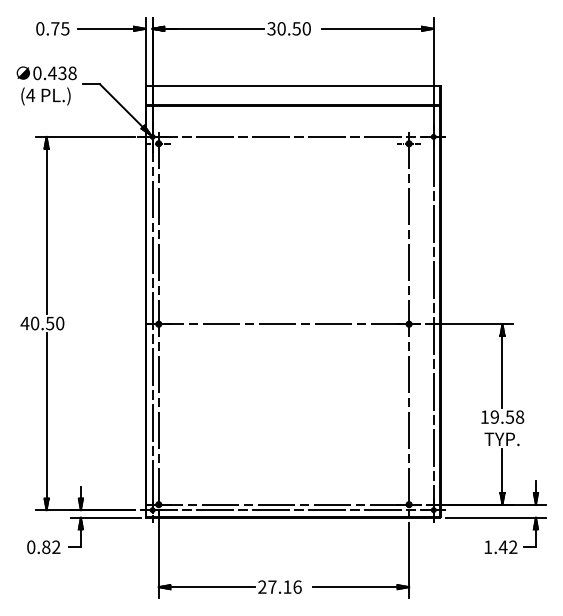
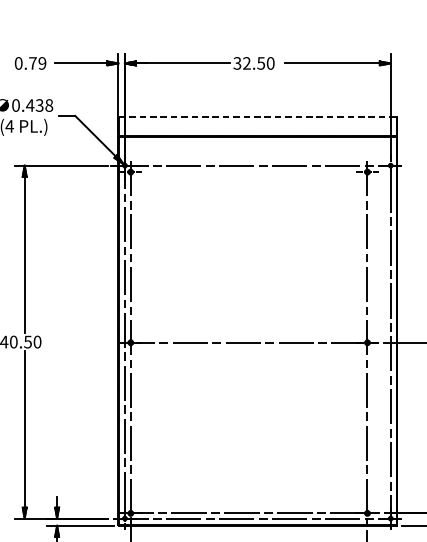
text: (65, 28) -> (42, 63), 0.75 -> 0.79
text: (281, 28) -> (246, 63), 30.50 -> 32.50
line: (293, 85) -> (258, 117), solid -> dashed

